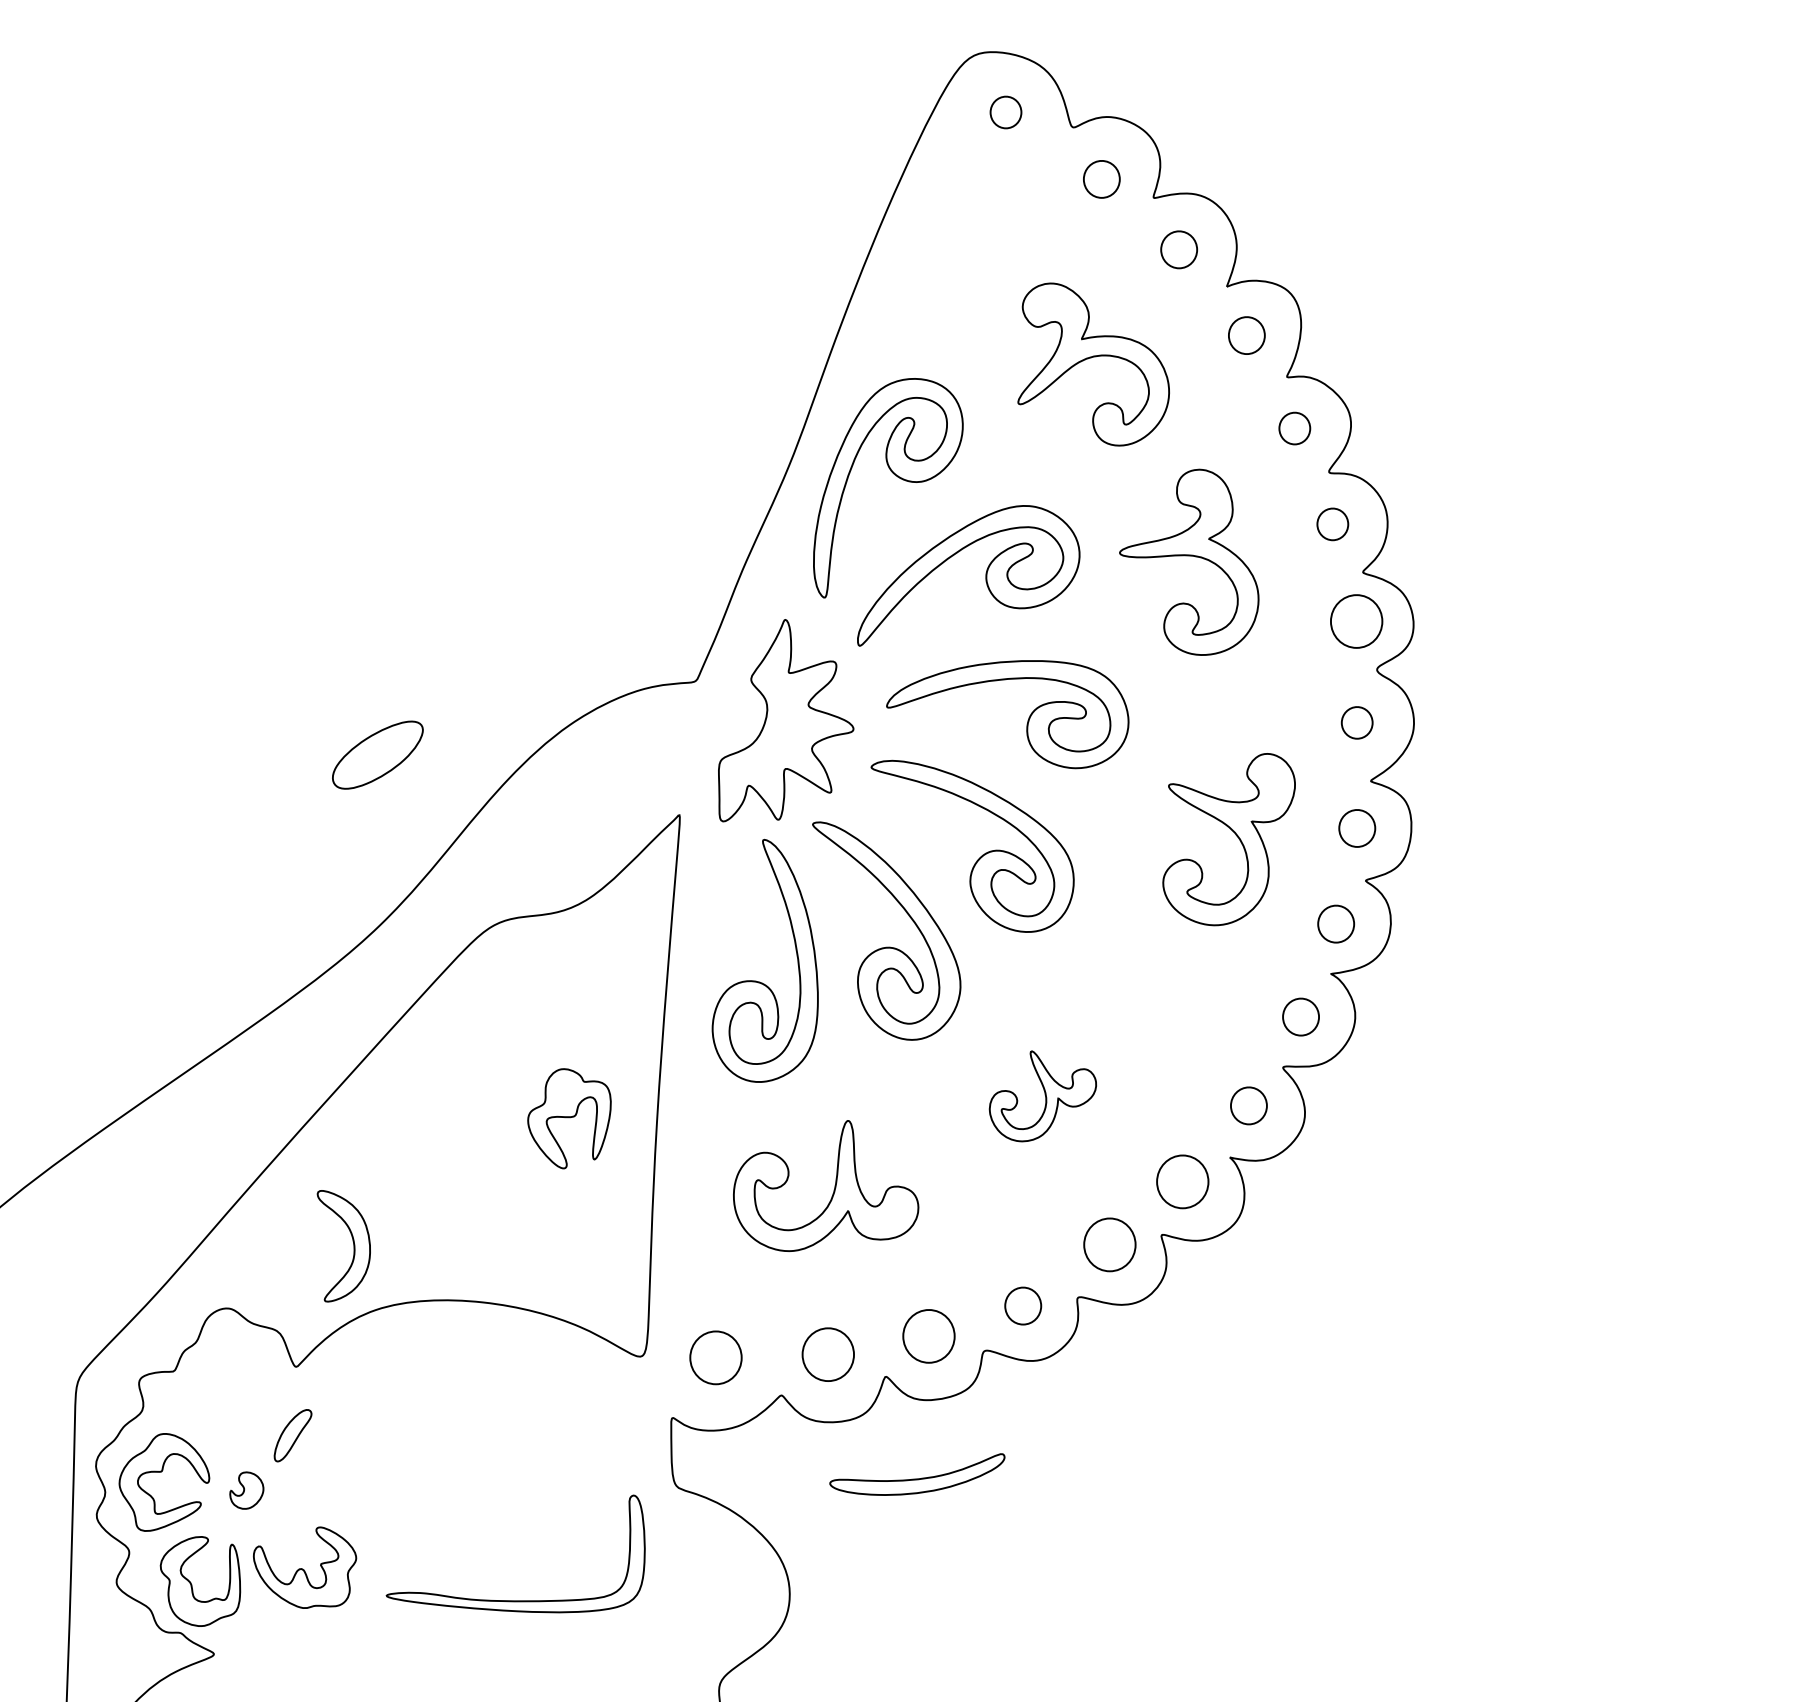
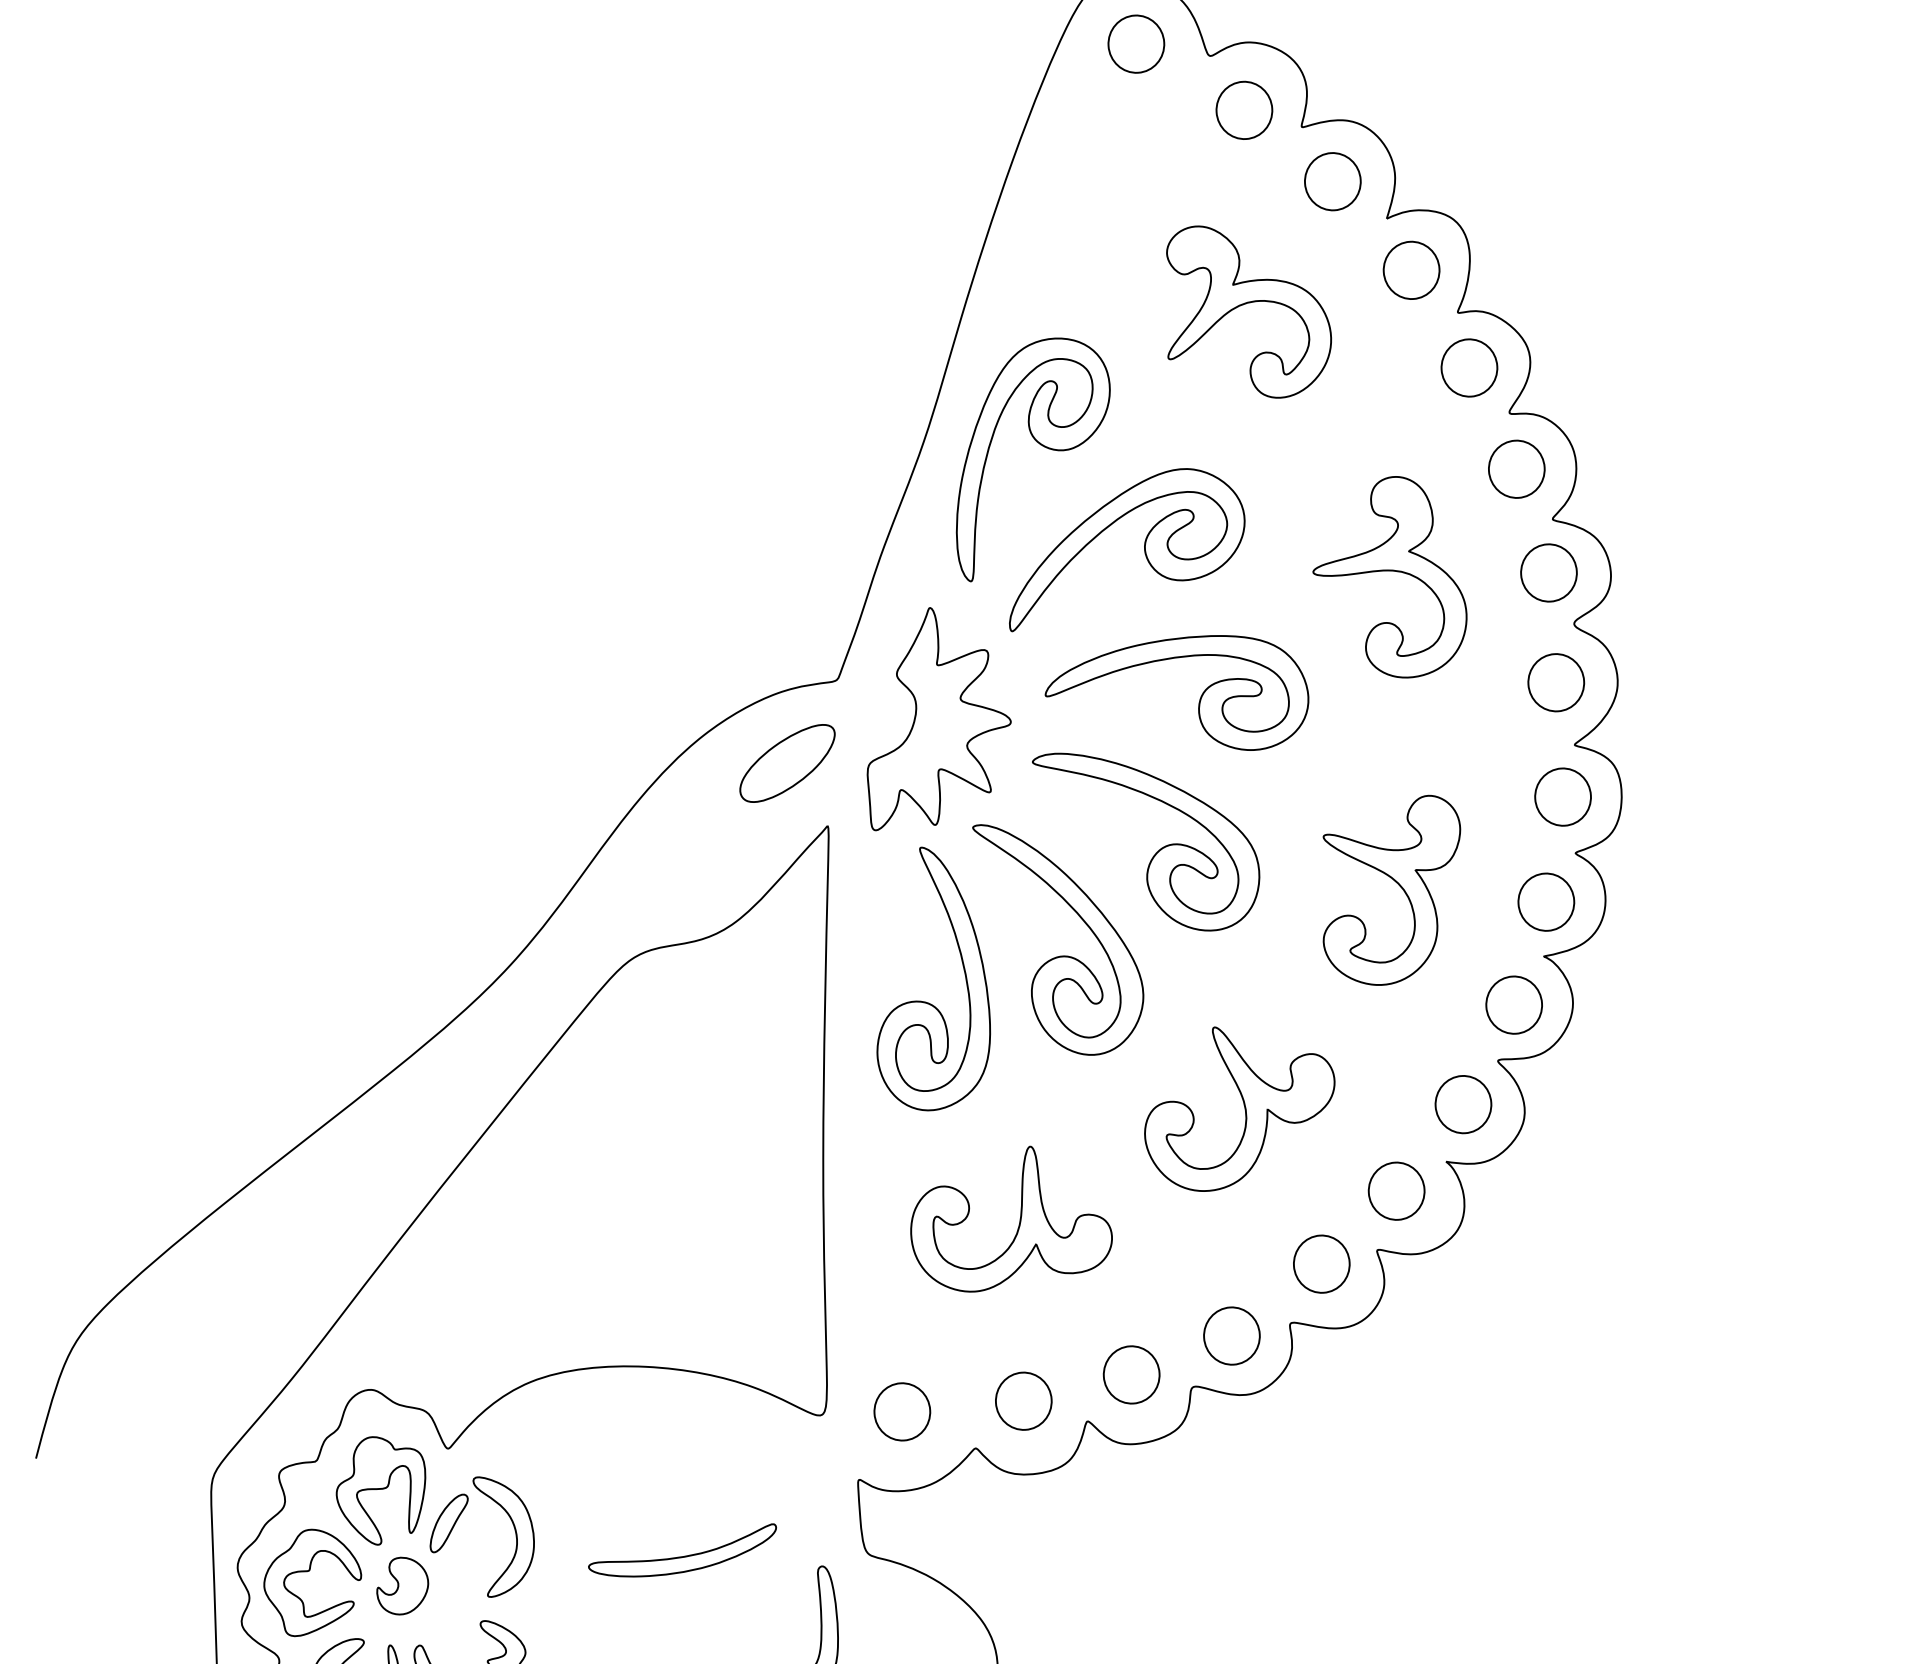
part: (1005, 112) -> (1135, 44), size x1.67
part: (1101, 179) -> (1244, 110), size x1.43
part: (1178, 249) -> (1332, 181), size x1.43
part: (1246, 335) -> (1411, 270), size x1.43
part: (1294, 428) -> (1469, 367), size x1.67
part: (1332, 524) -> (1516, 469), size x1.67
part: (1189, 561) -> (1389, 577), moved
part: (1356, 722) -> (1555, 682), size x1.67
part: (377, 754) -> (787, 762), moved
part: (1356, 828) -> (1562, 797), size x1.43
part: (1235, 835) -> (1398, 886), moved
part: (1335, 923) -> (1545, 901), size x1.43
part: (1300, 1016) -> (1513, 1004), size x1.43
part: (1042, 1096) -> (1239, 1107), size x1.67
part: (1248, 1105) -> (1462, 1104), size x1.43
part: (569, 1118) -> (381, 1490), moved
part: (353, 1246) -> (515, 1535), moved
part: (1022, 1305) -> (1231, 1335), size x1.43
part: (917, 1474) -> (682, 1551), moved
part: (246, 1490) -> (402, 1585), size x1.43

